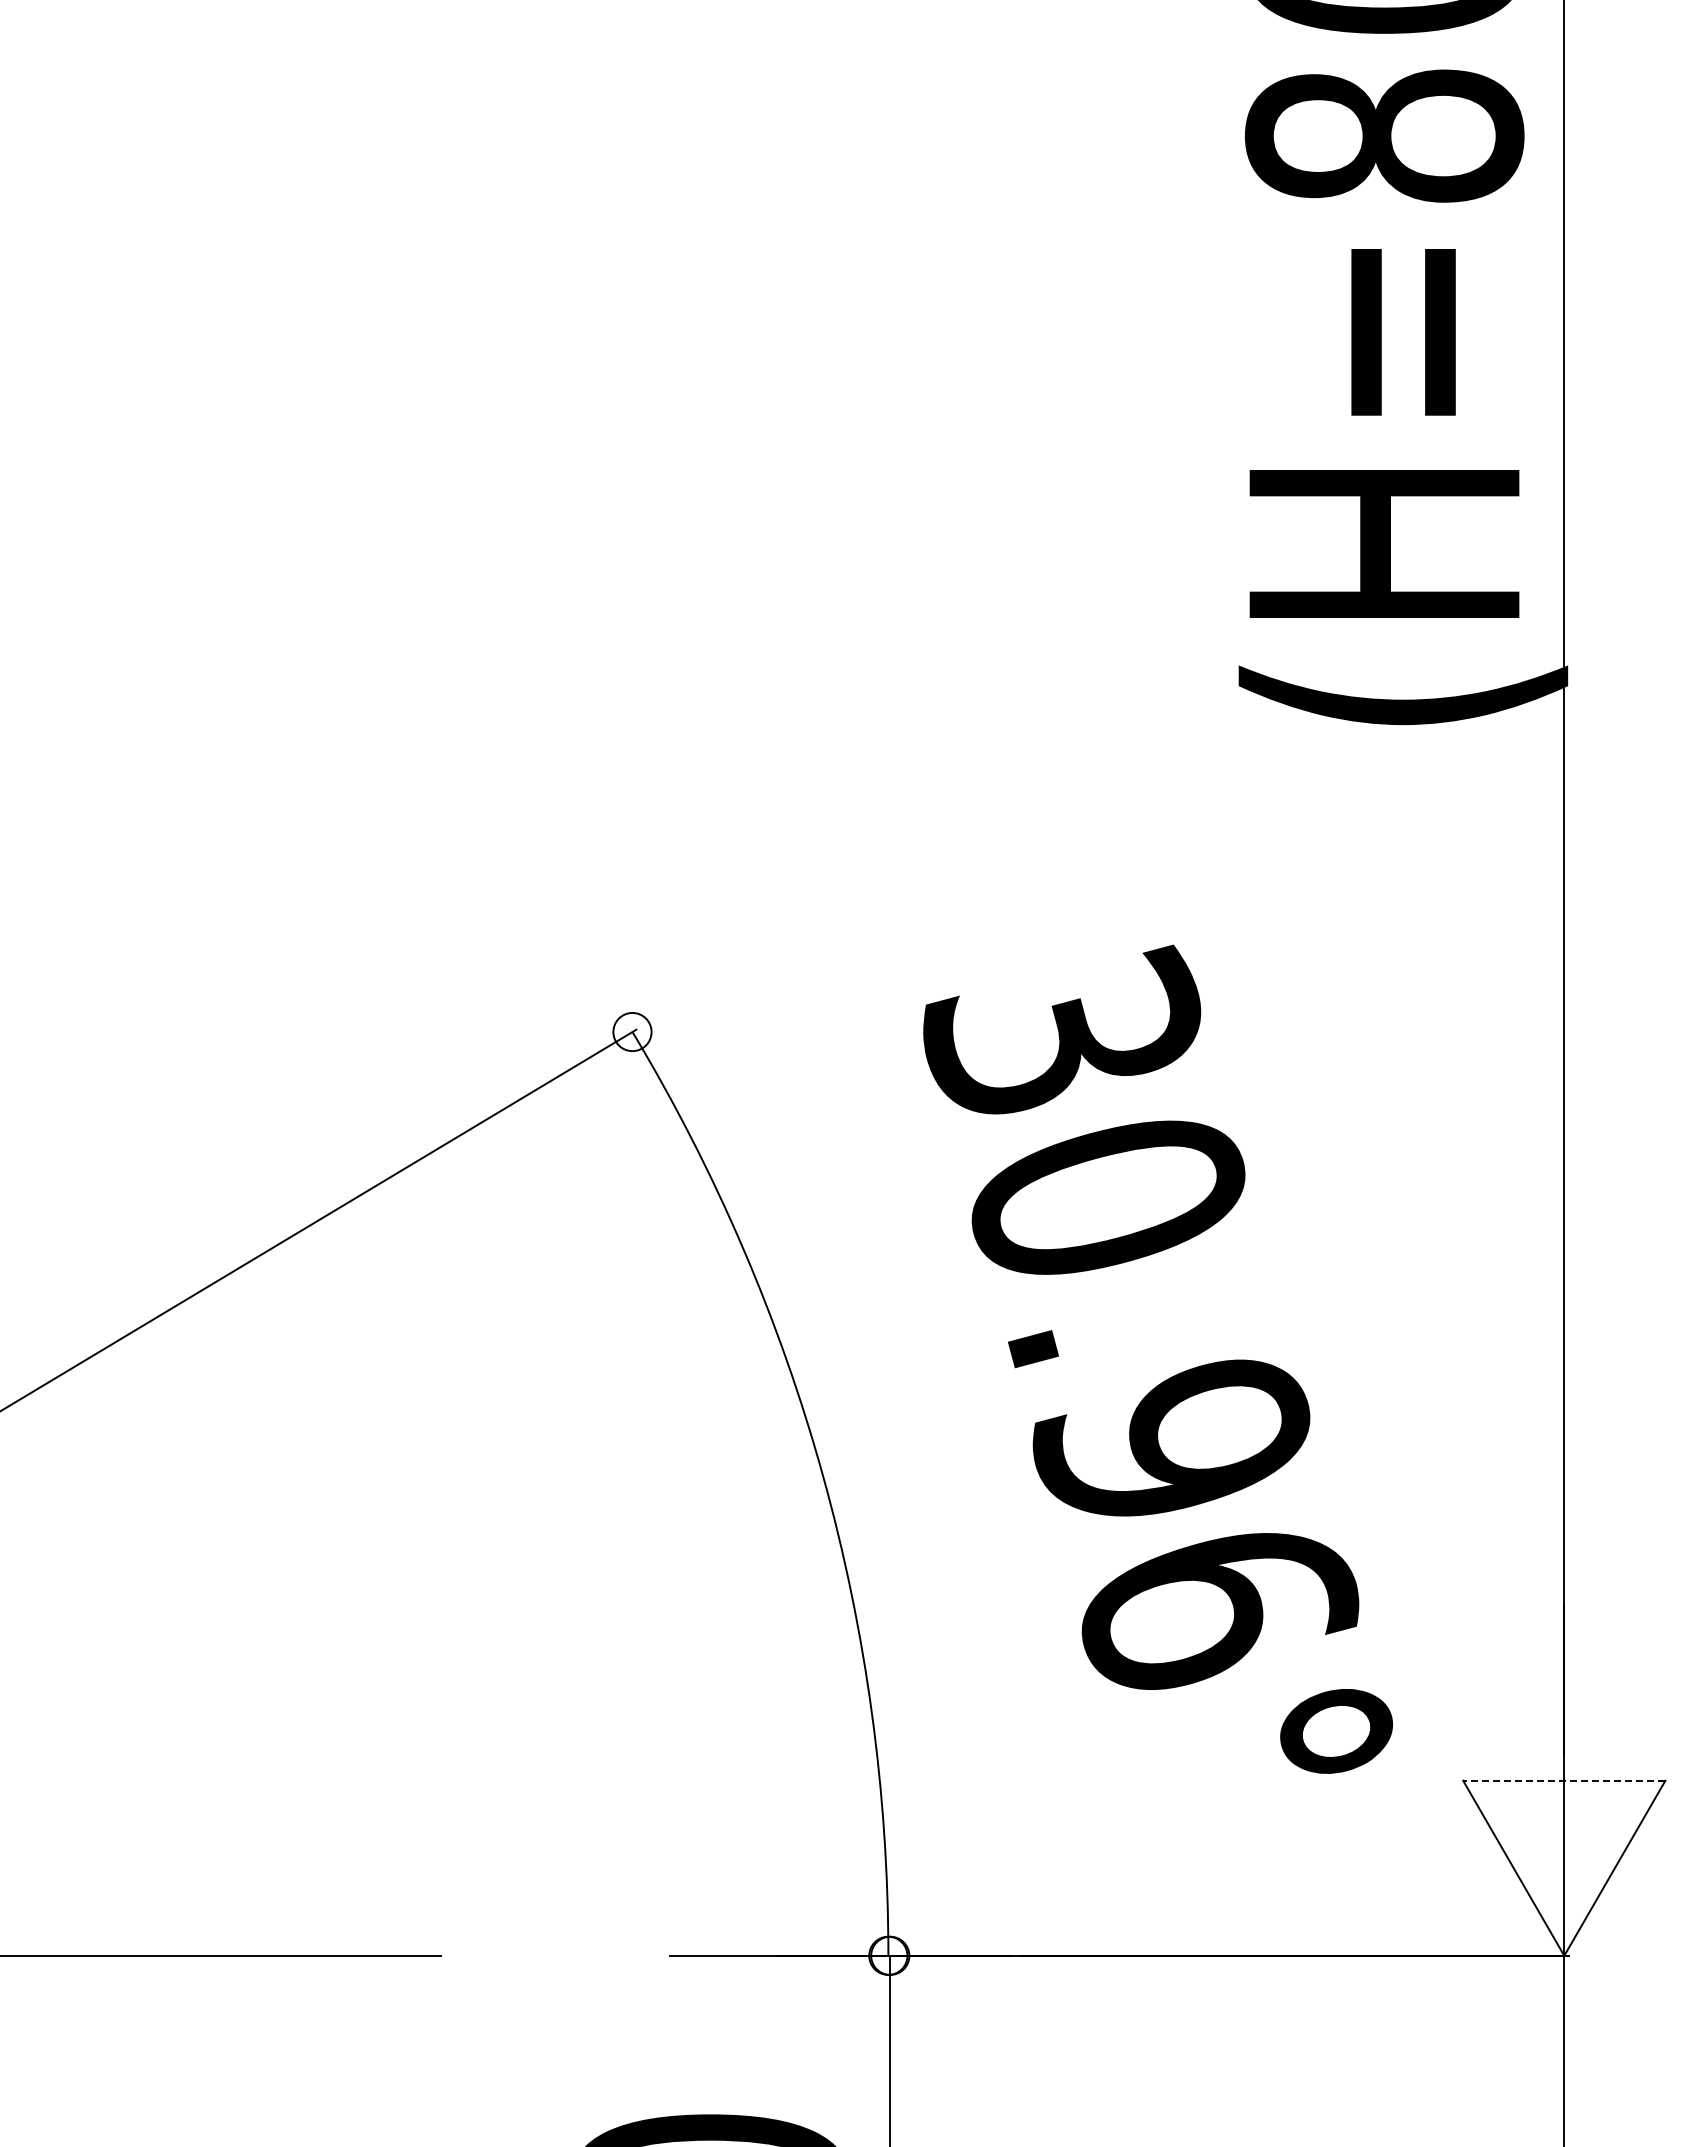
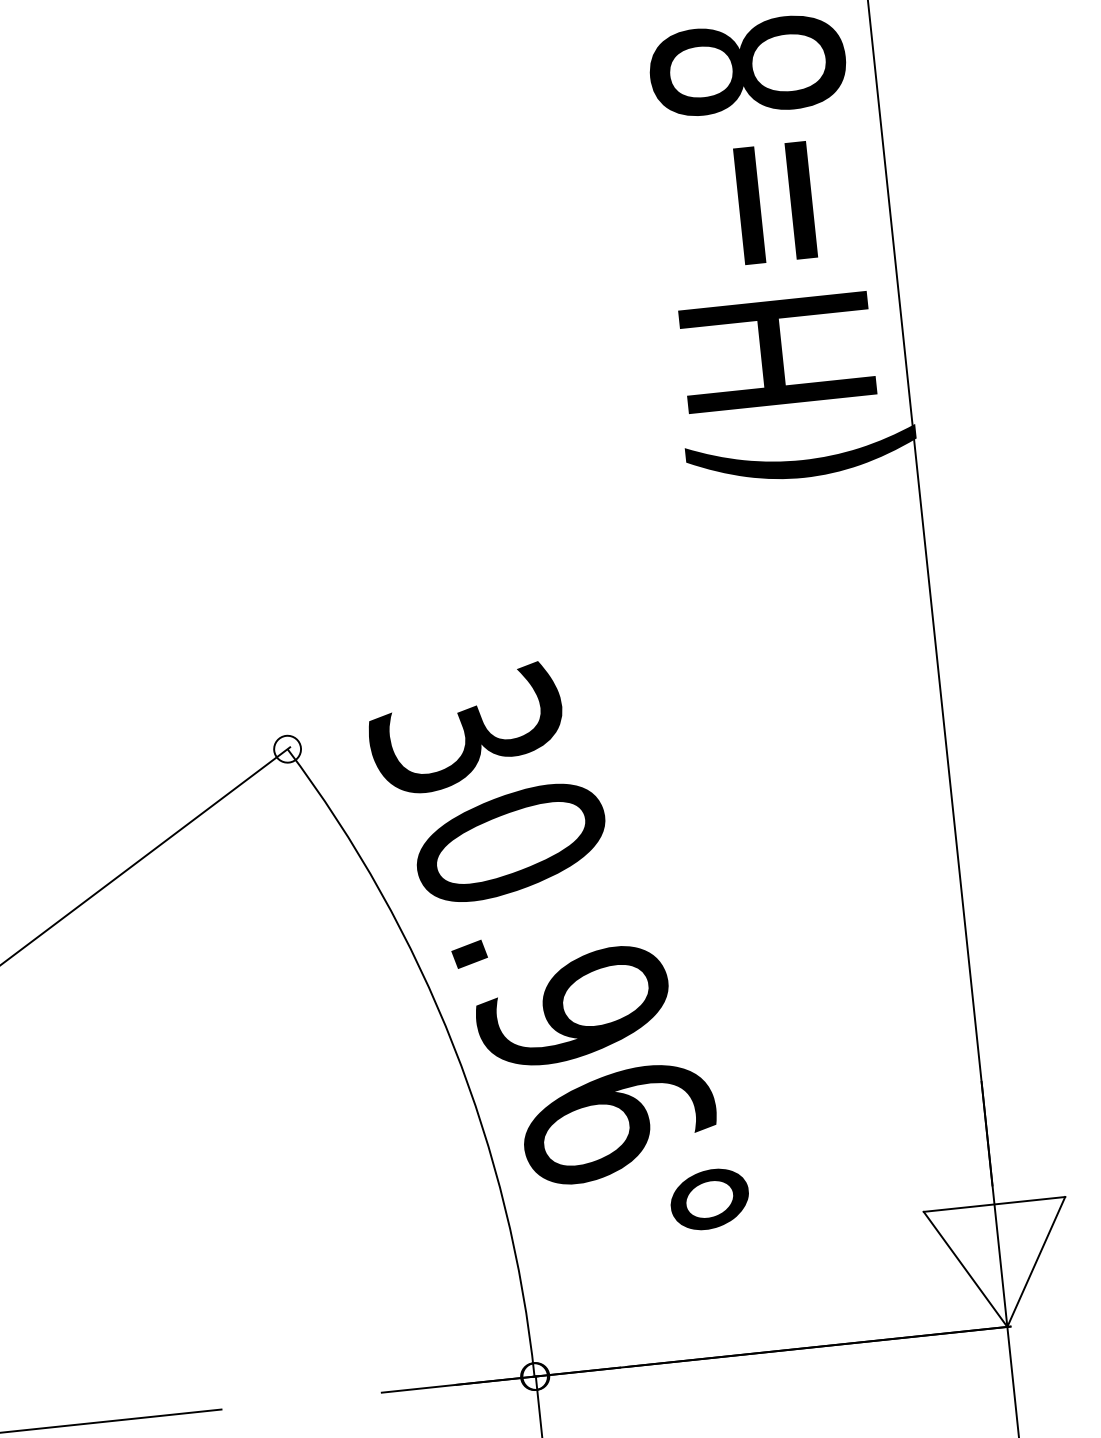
text: (1157, 1358) -> (557, 951), moved
line: (1563, 1780) -> (993, 1204), dashed -> solid

